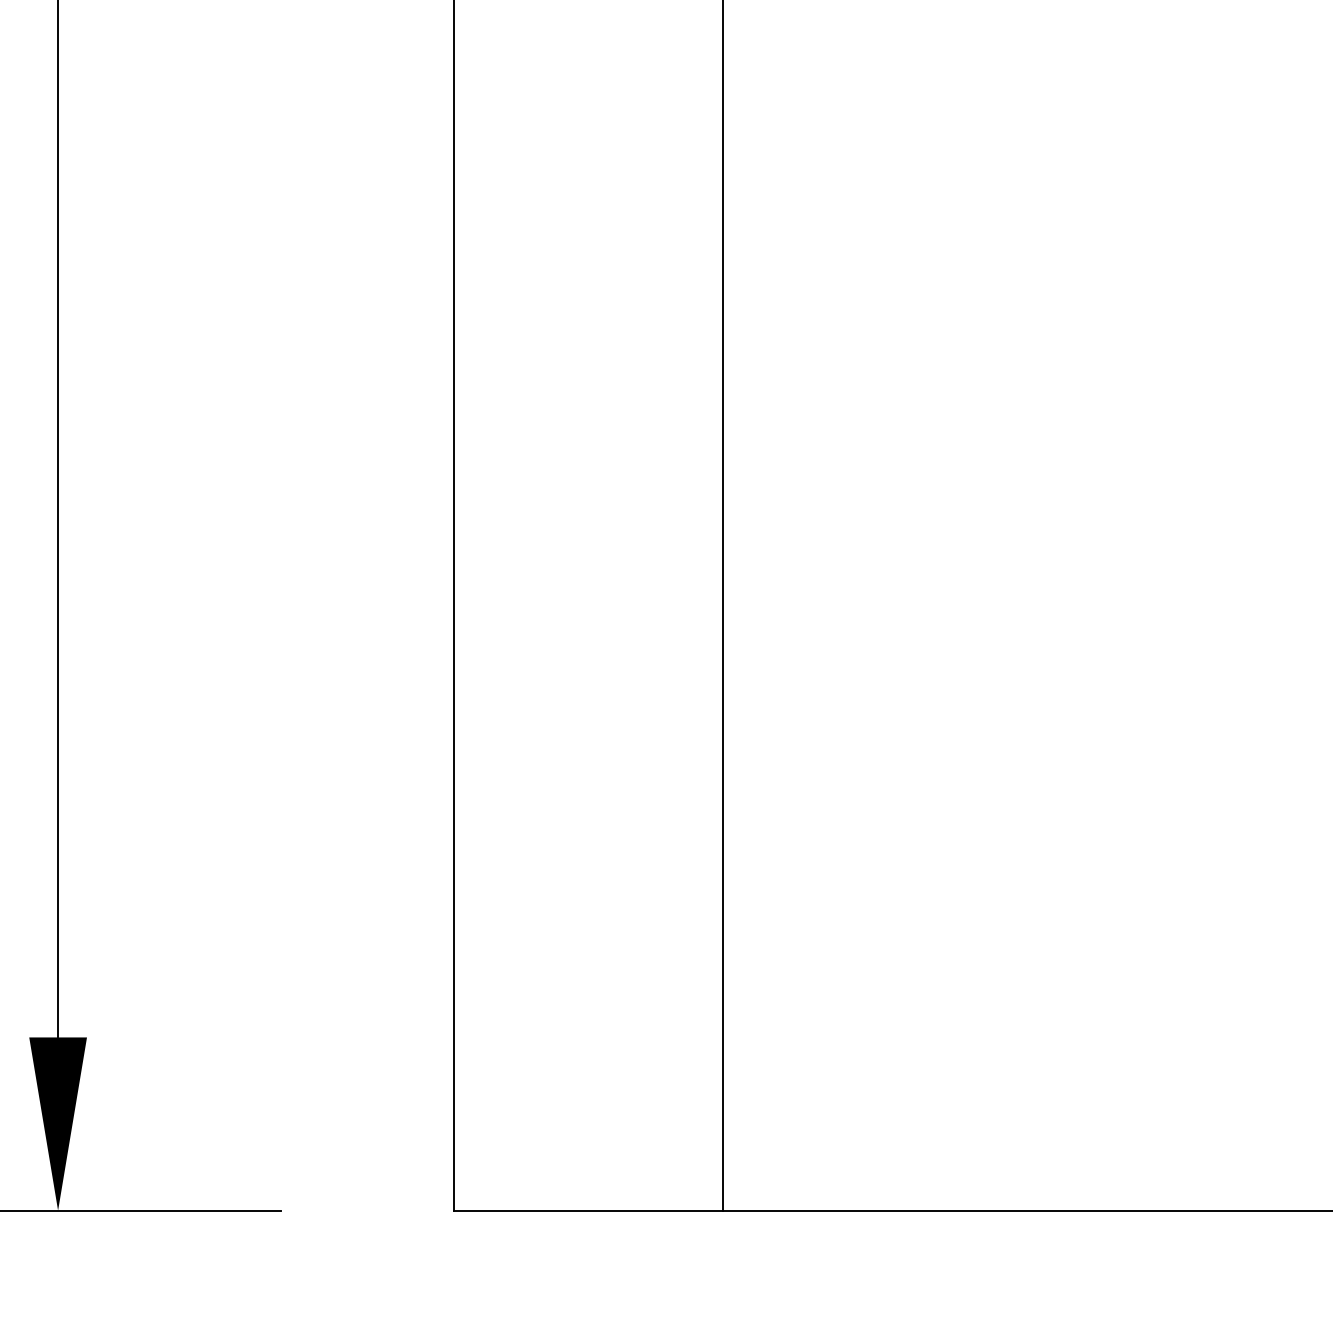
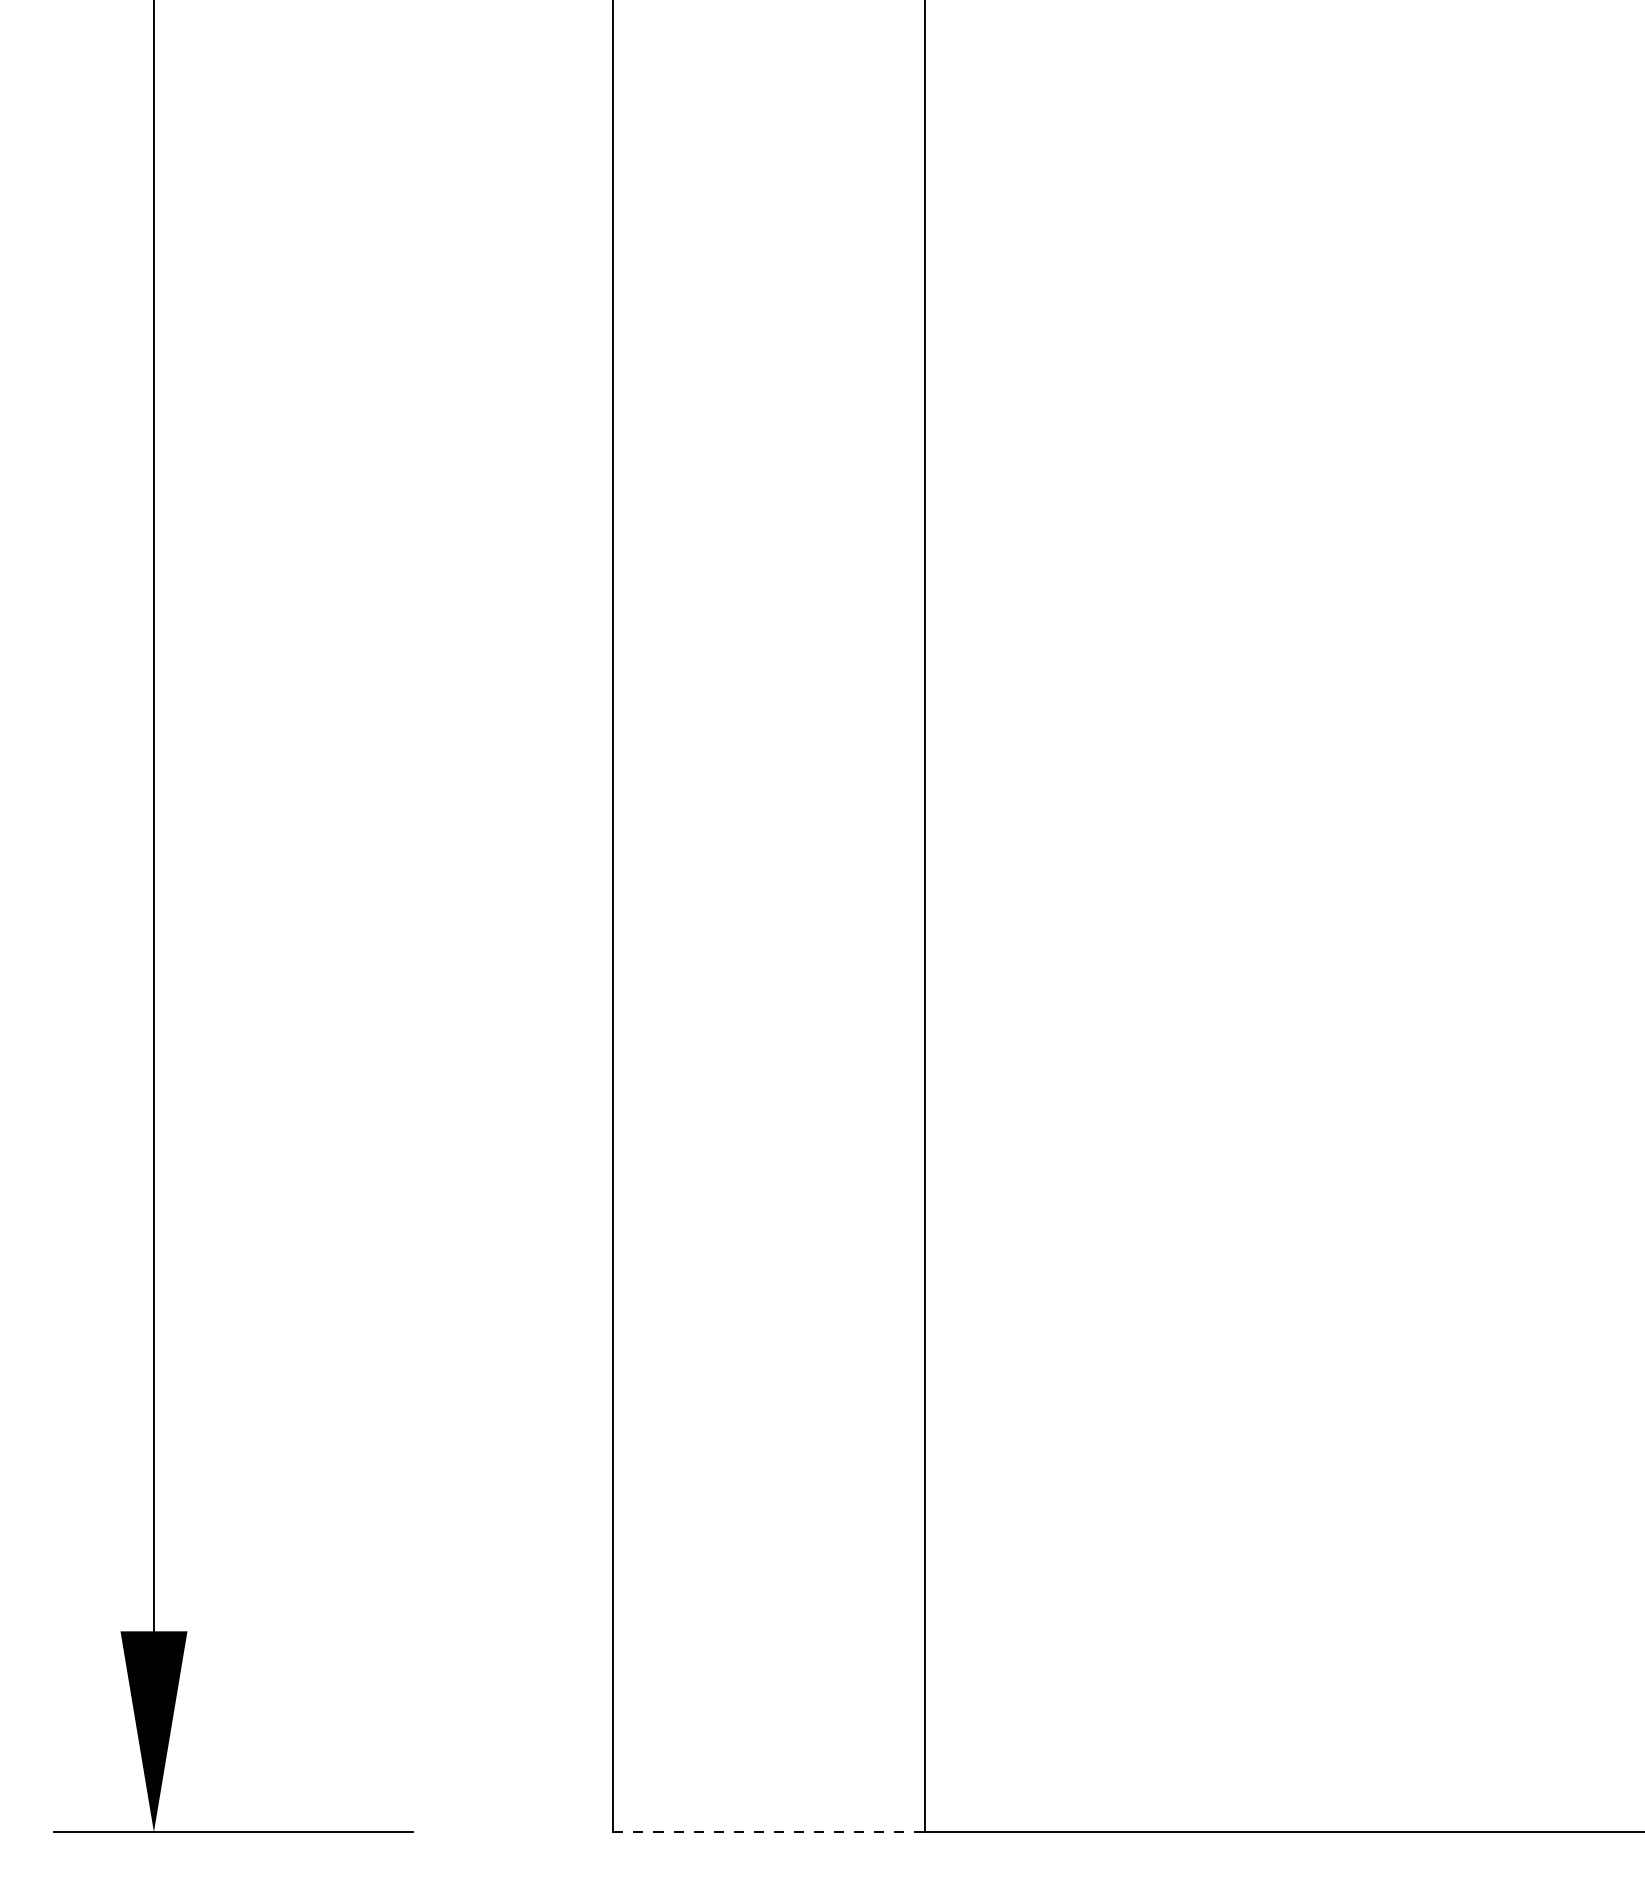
line: (588, 1210) -> (768, 1832), solid -> dashed

